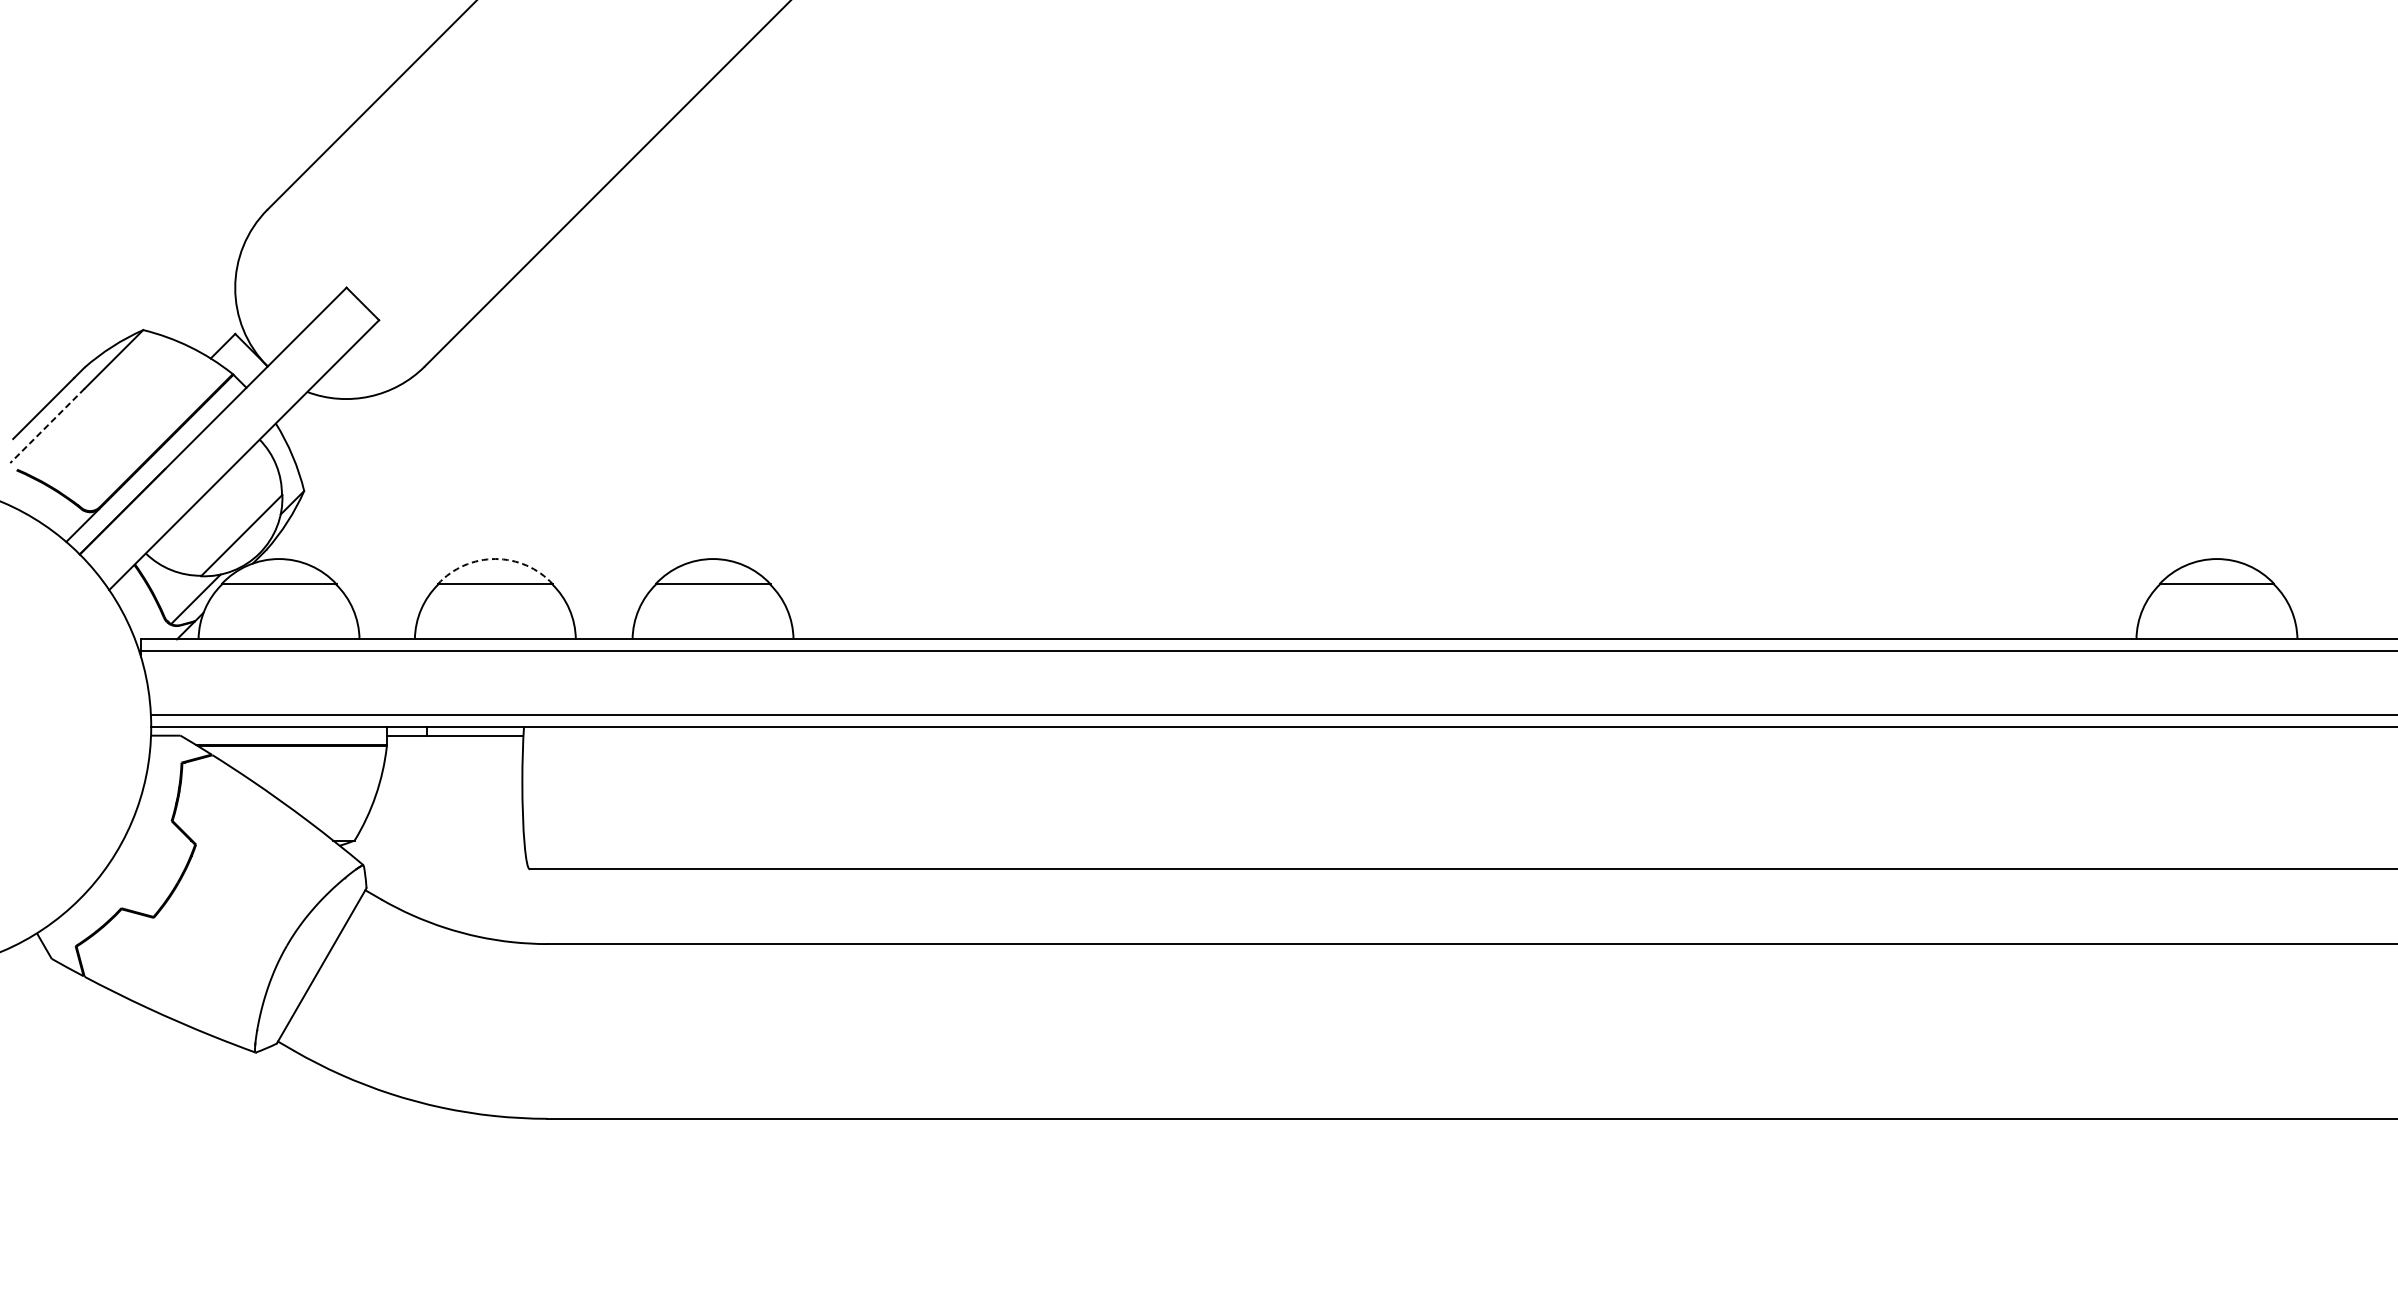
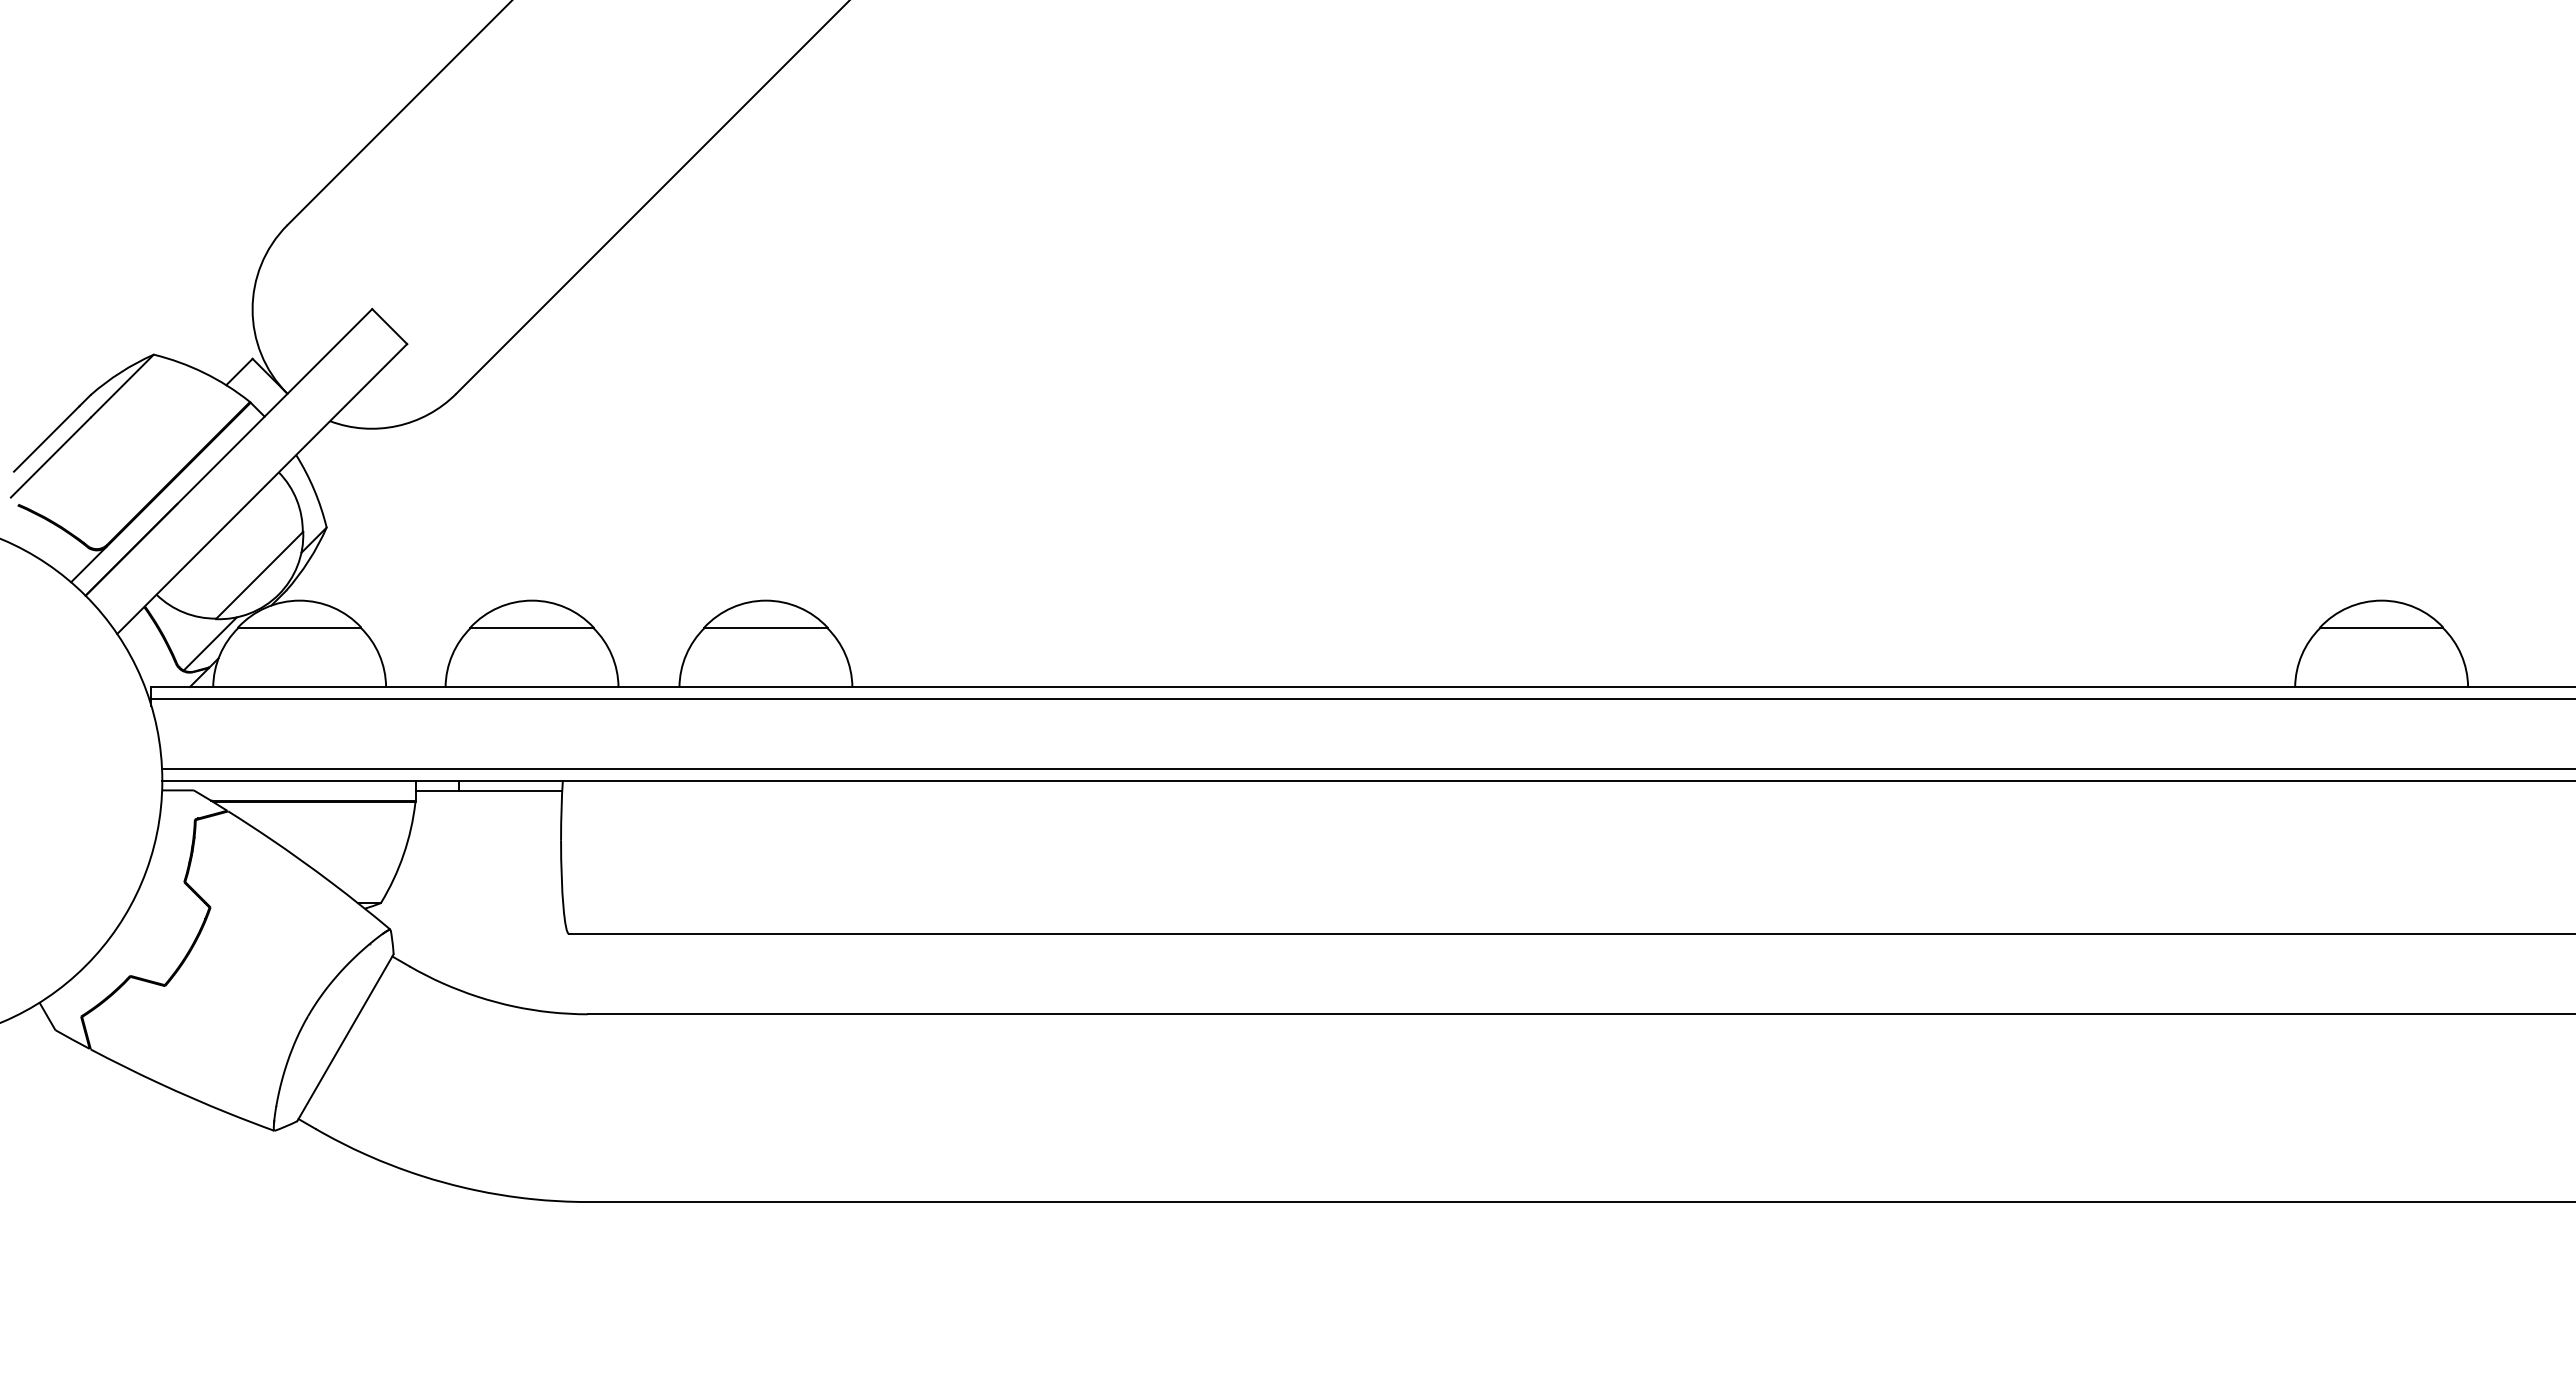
line: (47, 425) -> (50, 457), dashed -> solid
arc: (495, 558) -> (532, 600), dashed -> solid

